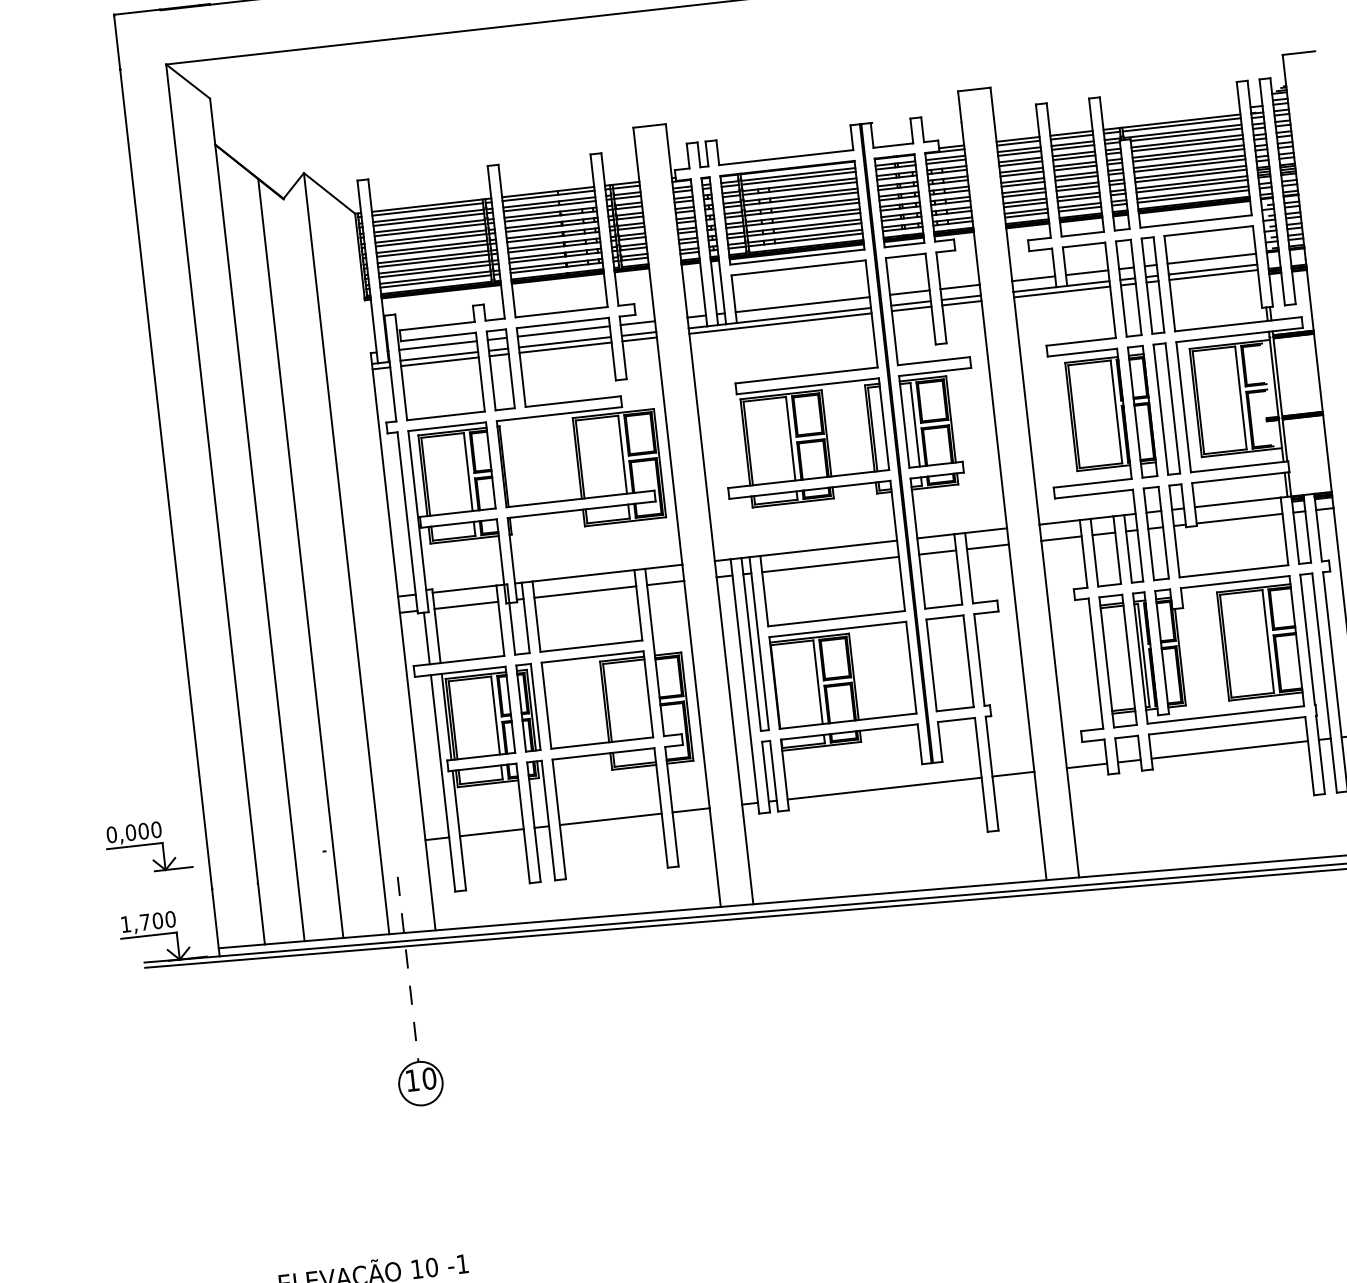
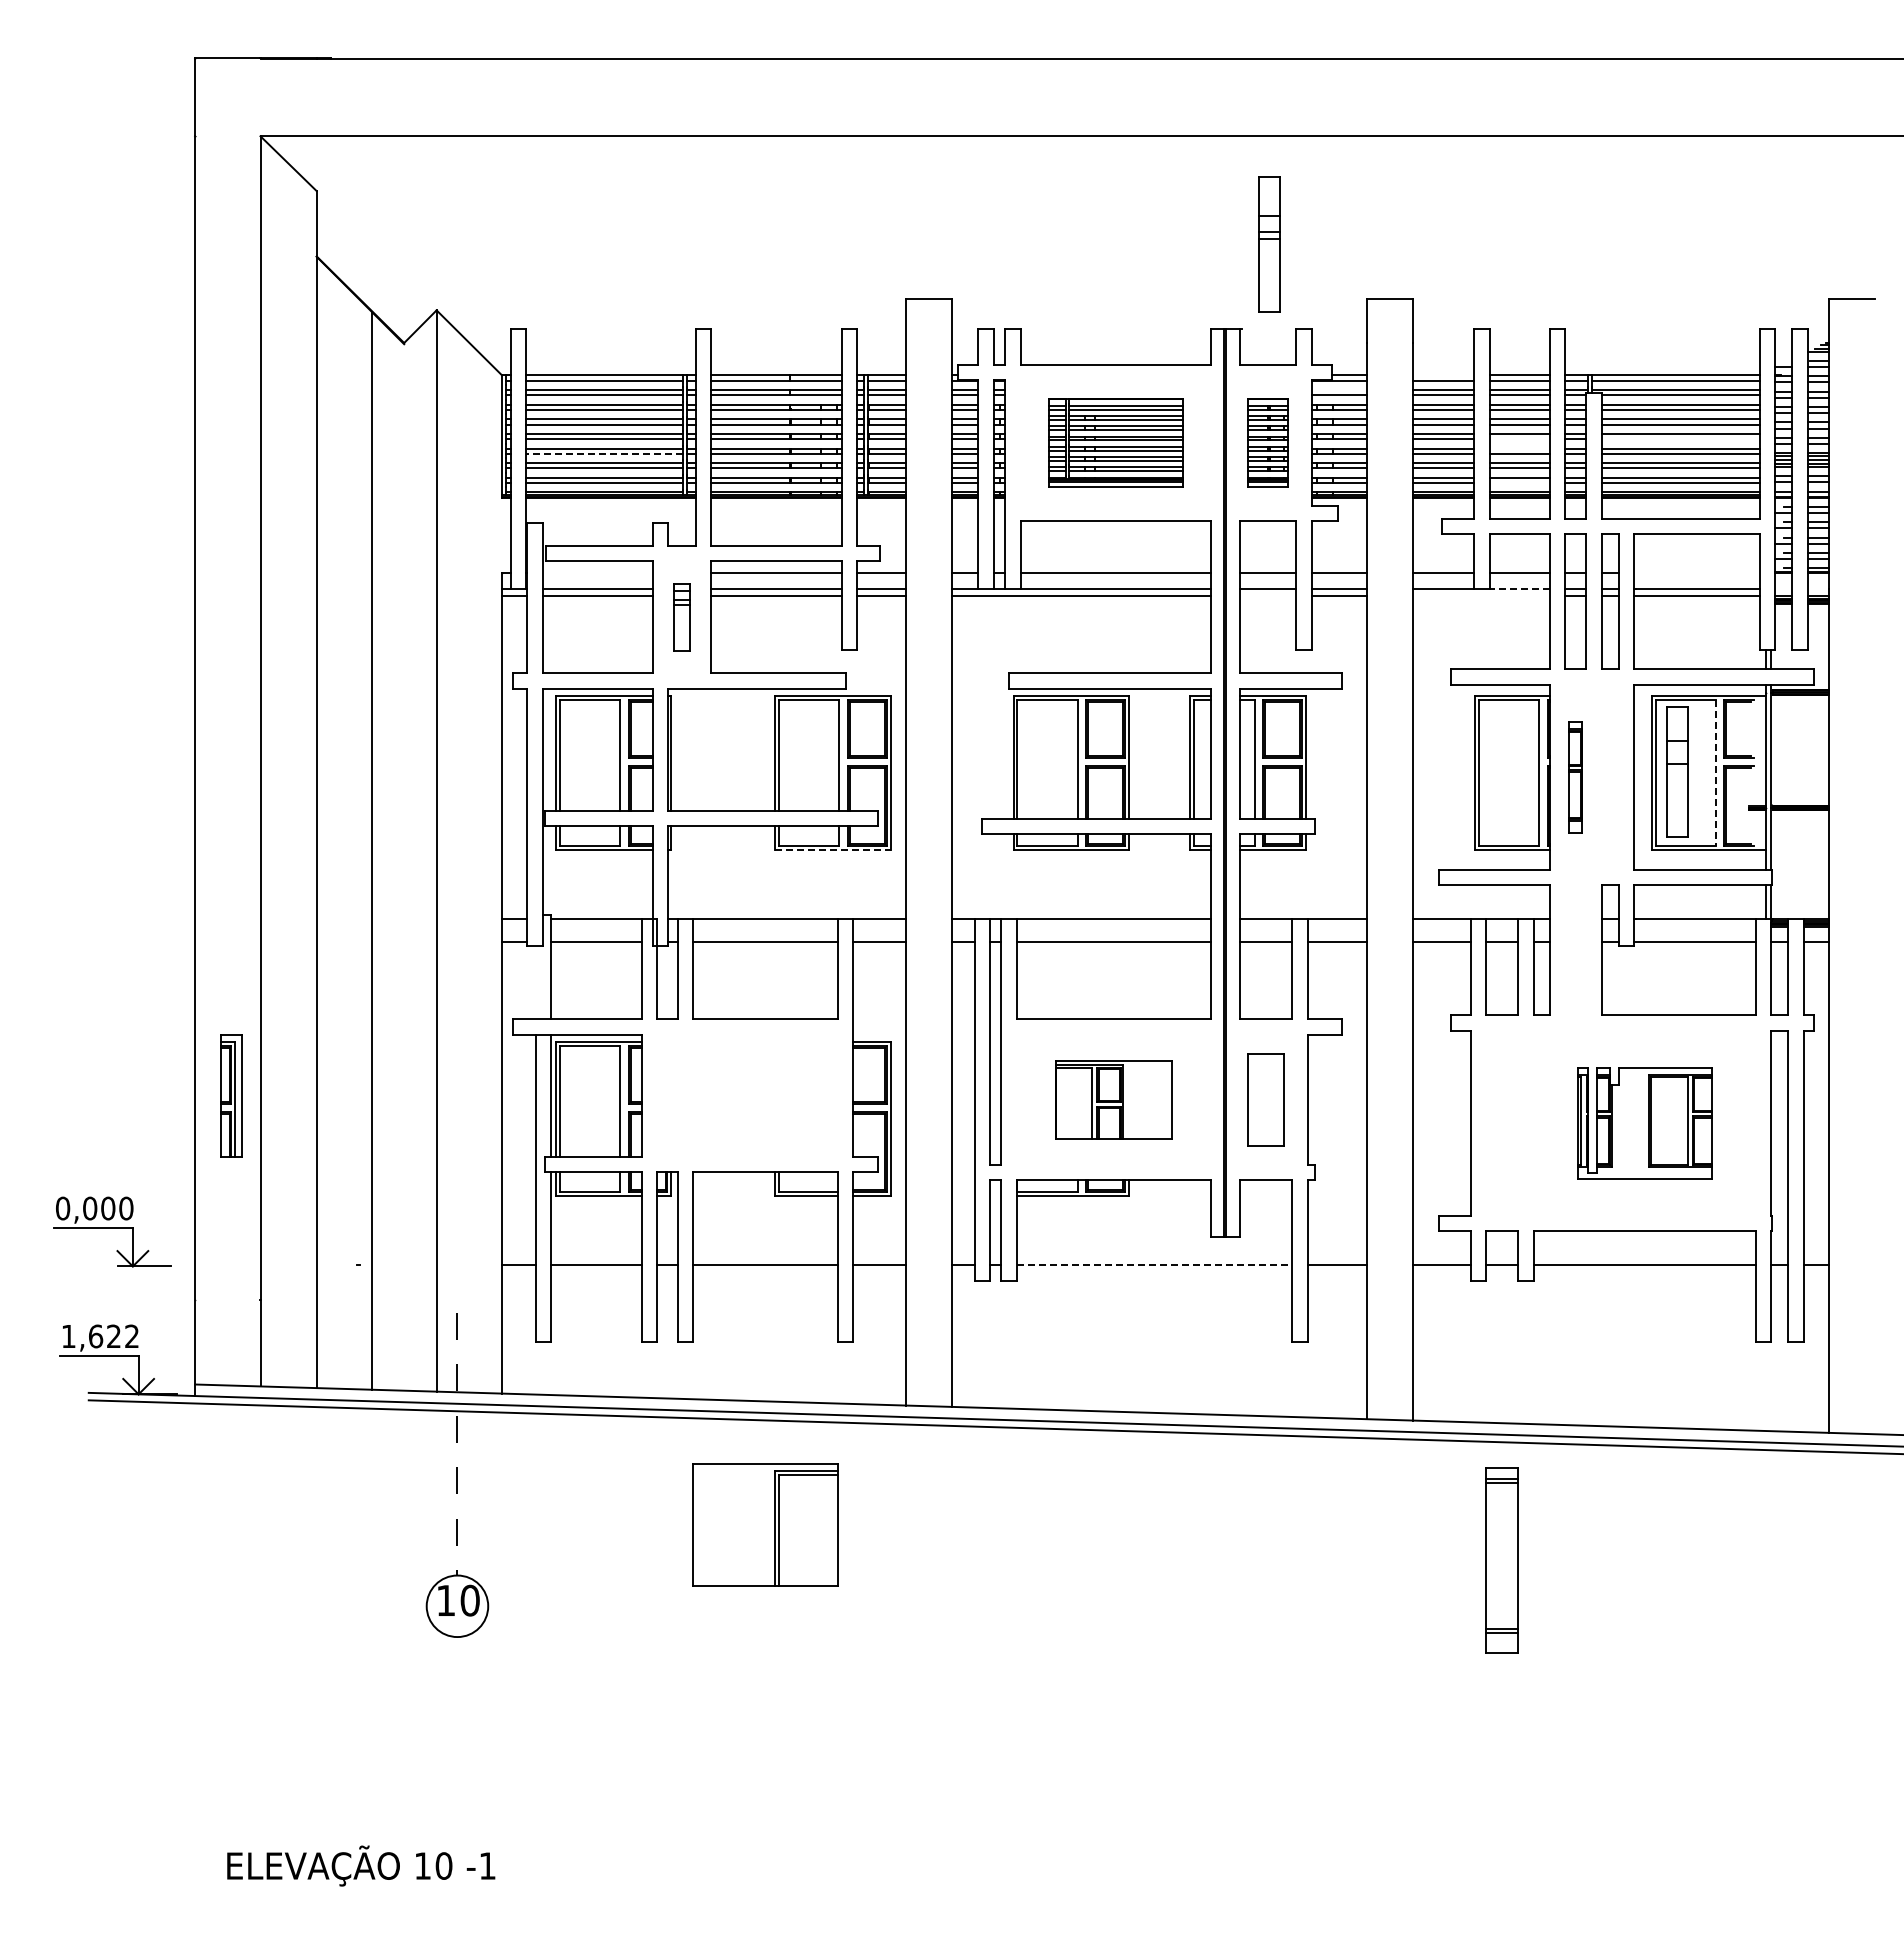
part: (884, 60) -> (1269, 244), added
line: (1017, 139) -> (1443, 375), removed
line: (945, 158) -> (1339, 390), removed
line: (1189, 165) -> (1680, 439), removed
line: (1076, 178) -> (1519, 439), removed
line: (1077, 184) -> (1519, 448), removed
part: (899, 200) -> (1267, 442), size x0.7
line: (1079, 209) -> (1519, 483), removed
part: (792, 212) -> (1115, 442), size x0.7
line: (1211, 258) -> (1696, 573), removed
line: (433, 260) -> (604, 453), solid -> dashed
line: (1088, 283) -> (1519, 588), solid -> dashed
line: (1061, 292) -> (1481, 596), removed
line: (911, 308) -> (1267, 596), removed
line: (437, 345) -> (597, 573), removed
part: (500, 369) -> (681, 616), size x0.6
line: (1240, 398) -> (1715, 773), solid -> dashed
part: (1167, 409) -> (1610, 777), removed
part: (1142, 412) -> (1575, 777), size x0.6
line: (625, 522) -> (832, 850), solid -> dashed
part: (1156, 533) -> (1677, 771), moved
line: (426, 638) -> (535, 982), removed
part: (1218, 650) -> (1644, 1123), size x0.6
part: (1117, 661) -> (1501, 1560), moved
part: (949, 663) -> (1265, 1099), size x0.7
part: (842, 675) -> (1113, 1099), size x0.6
part: (597, 699) -> (765, 1524), moved
part: (528, 707) -> (231, 1095), moved
line: (884, 788) -> (1154, 1265), solid -> dashed
text: (158, 920) -> (114, 1336), 1,700 -> 1,622

